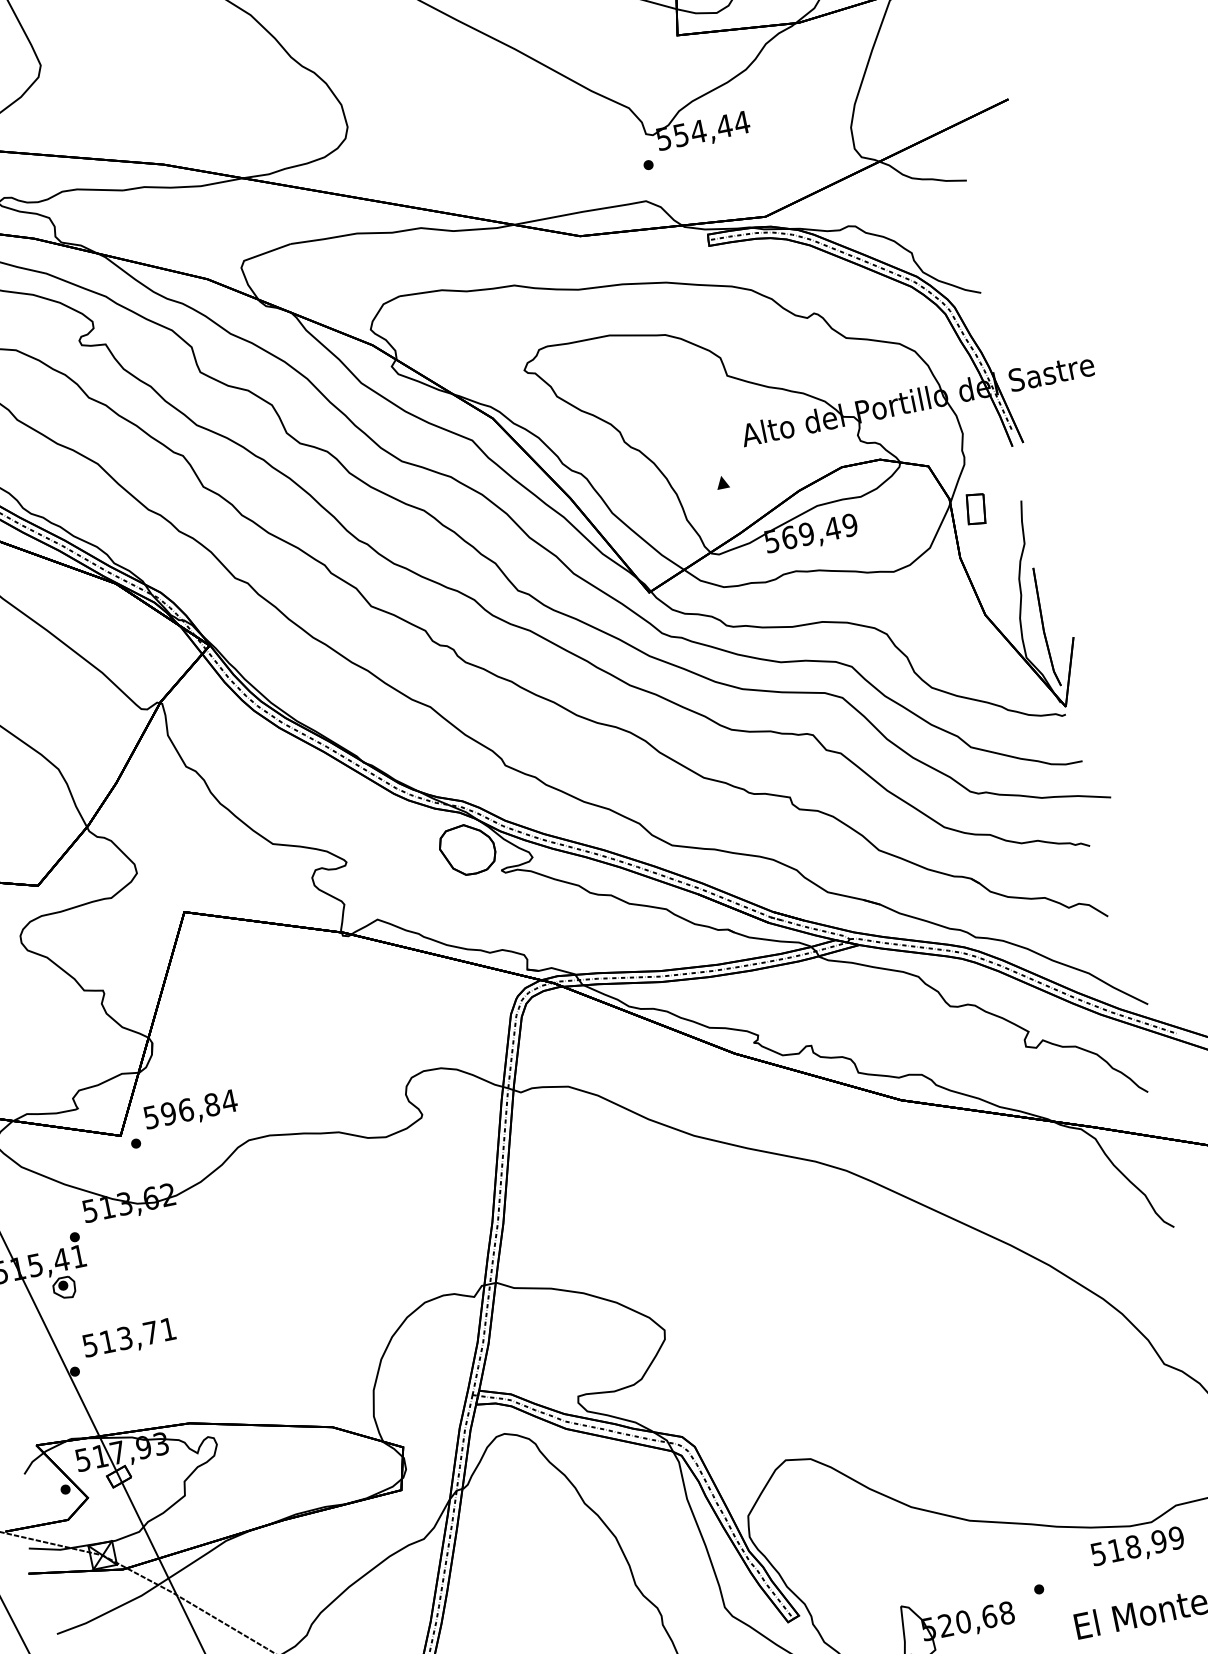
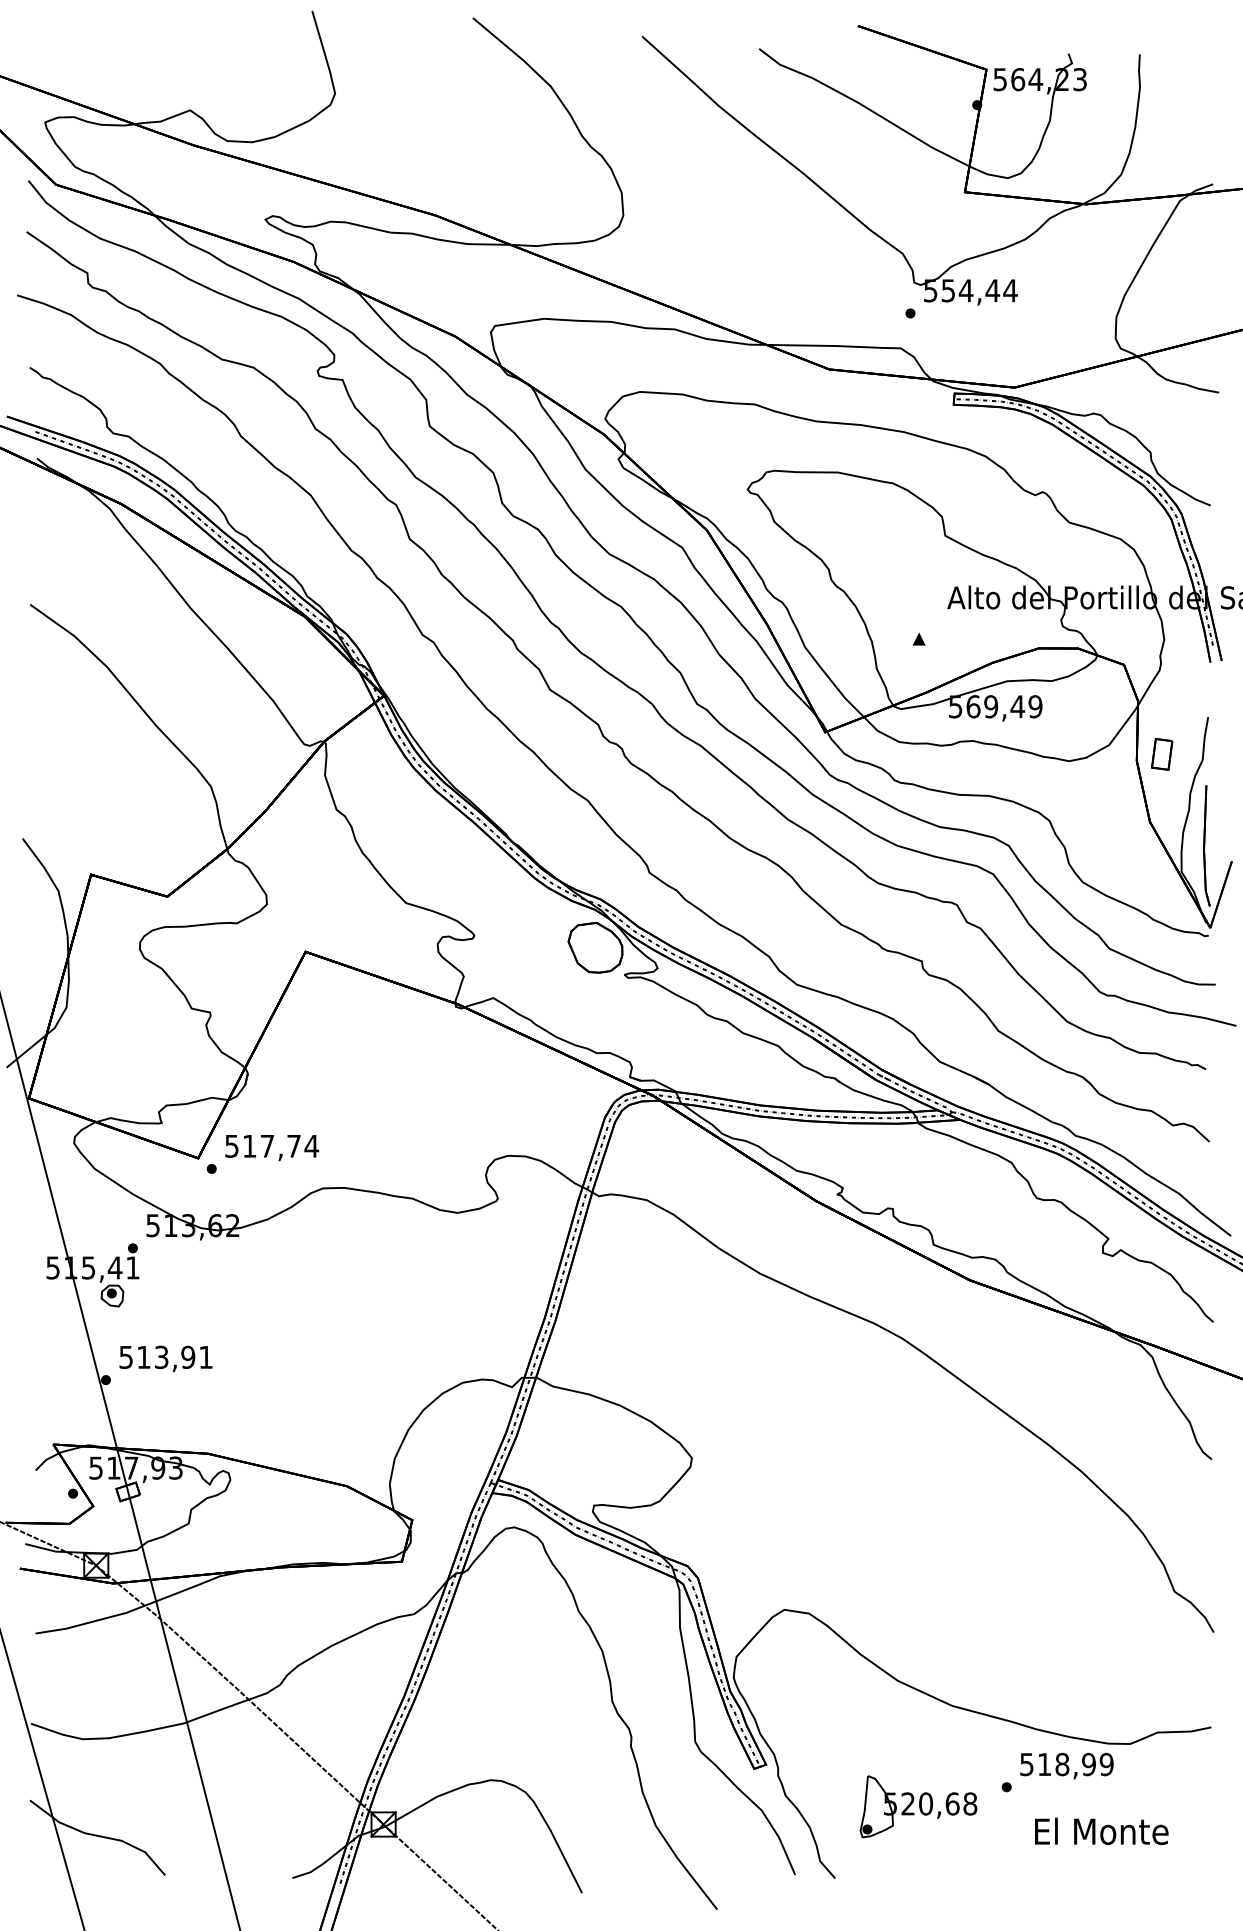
part: (976, 509) -> (1162, 754), moved
text: (189, 1108) -> (271, 1145), 596,84 -> 517,74
text: (151, 1332) -> (188, 1357), 513,71 -> 513,91
text: (1137, 1547) -> (1066, 1765), moved

